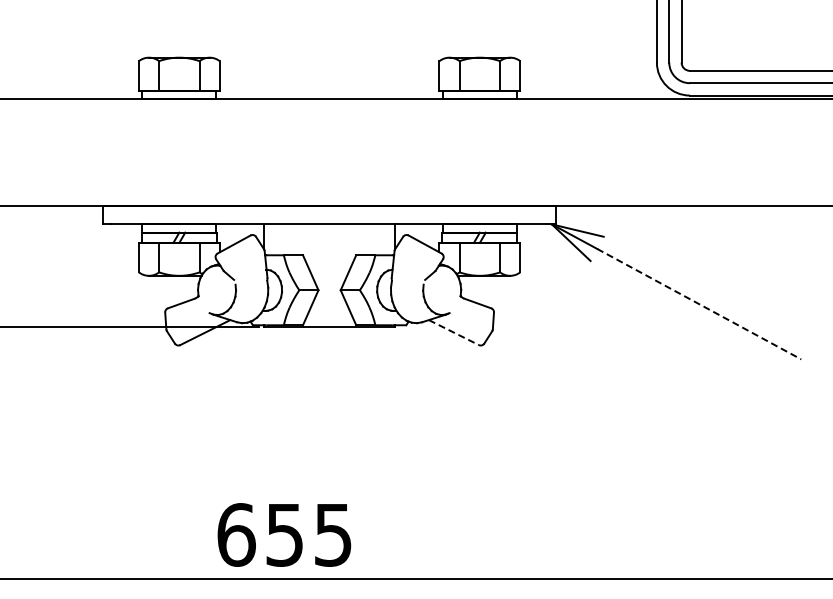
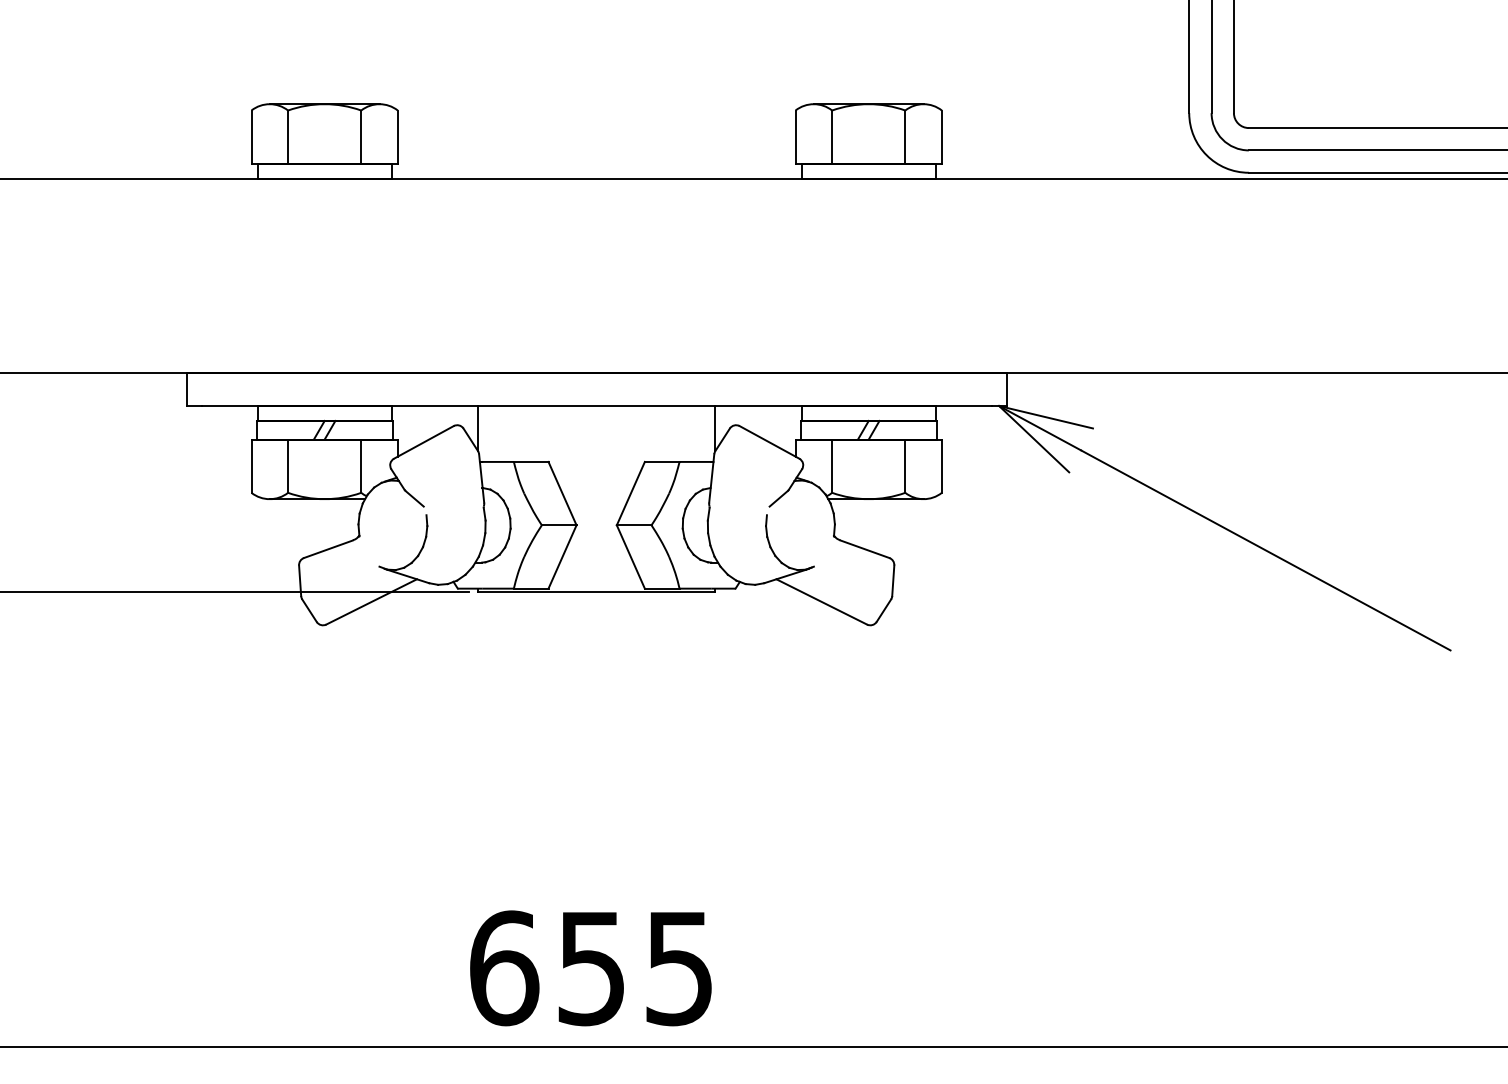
line: (699, 304) -> (1266, 551), dashed -> solid
line: (453, 332) -> (820, 601), dashed -> solid
text: (284, 534) -> (591, 967), moved

